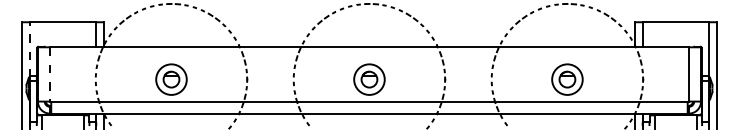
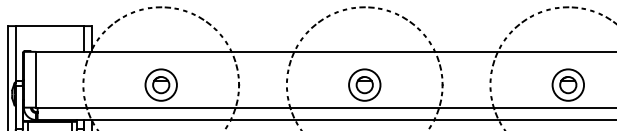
line: (29, 49) -> (15, 54), dashed -> solid
line: (49, 74) -> (35, 79), dashed -> solid

